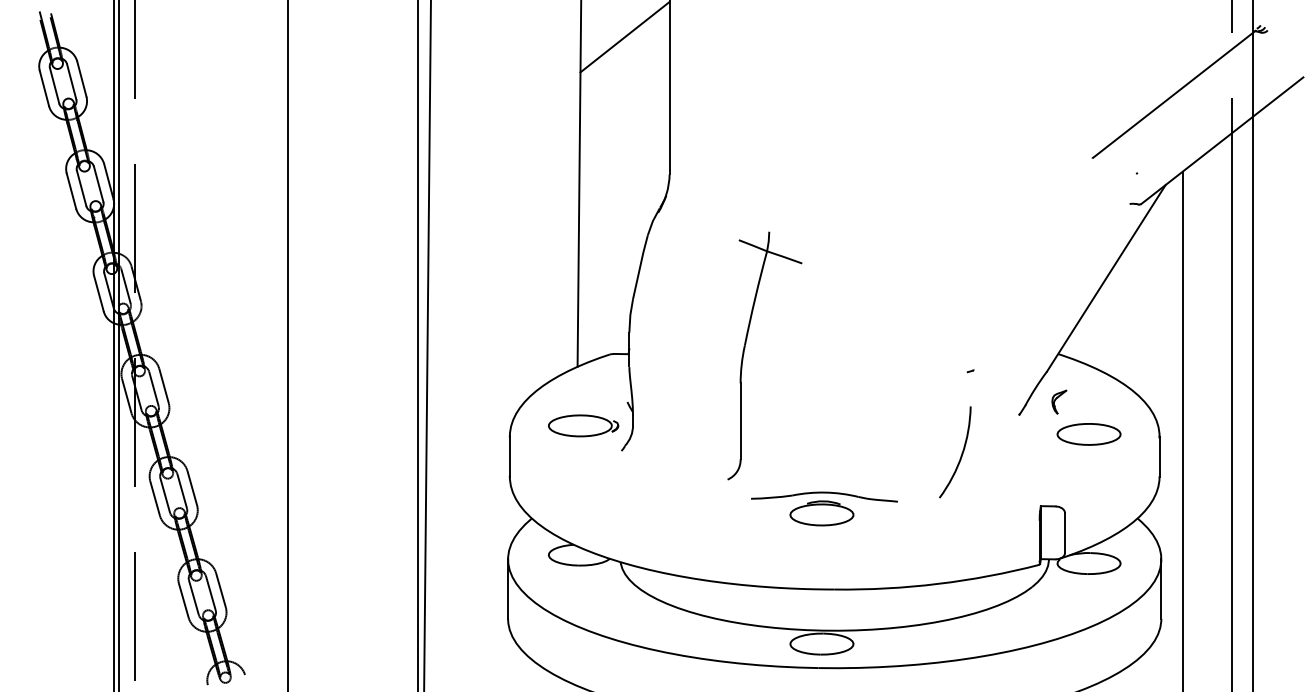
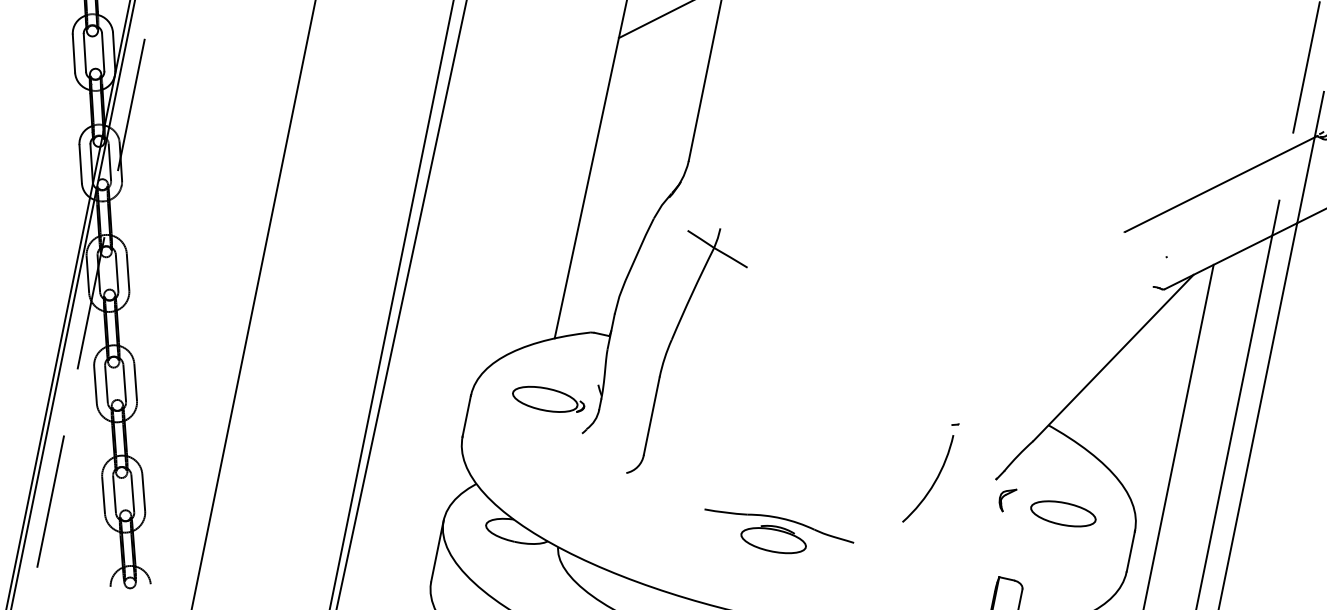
part: (744, 354) -> (669, 348), moved
part: (1059, 401) -> (1007, 499), moved
arc: (960, 455) -> (932, 483), moved

